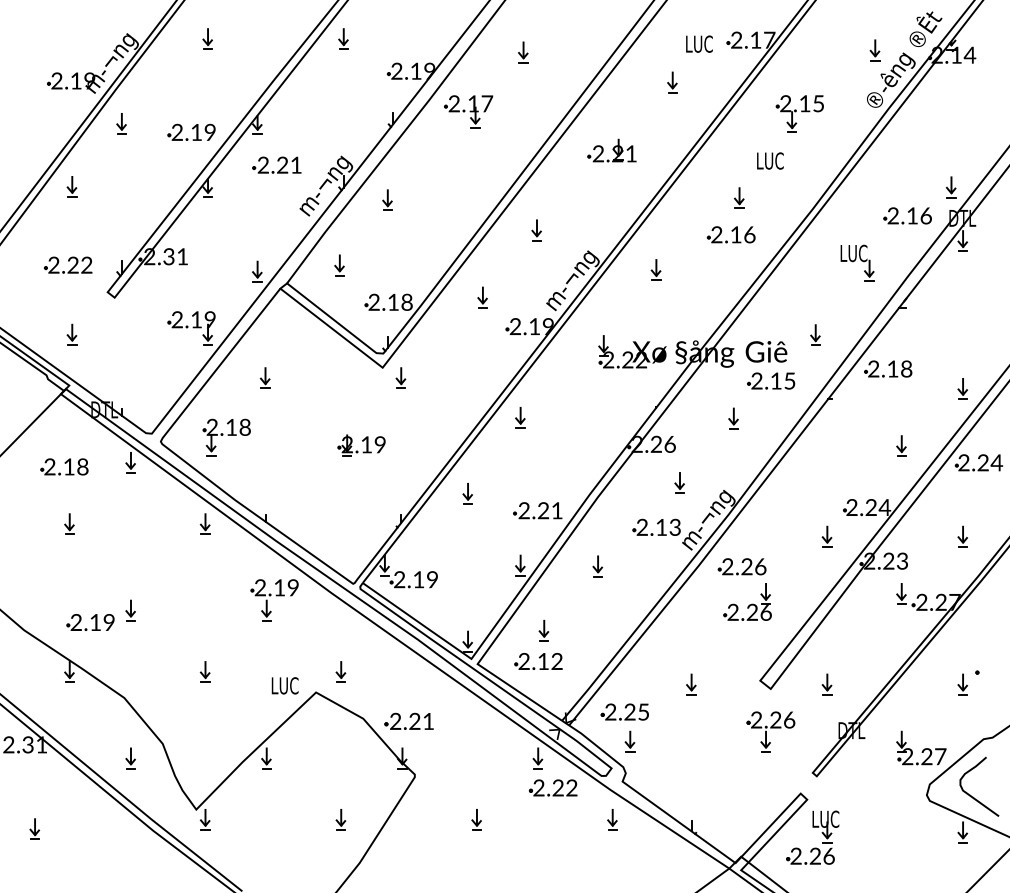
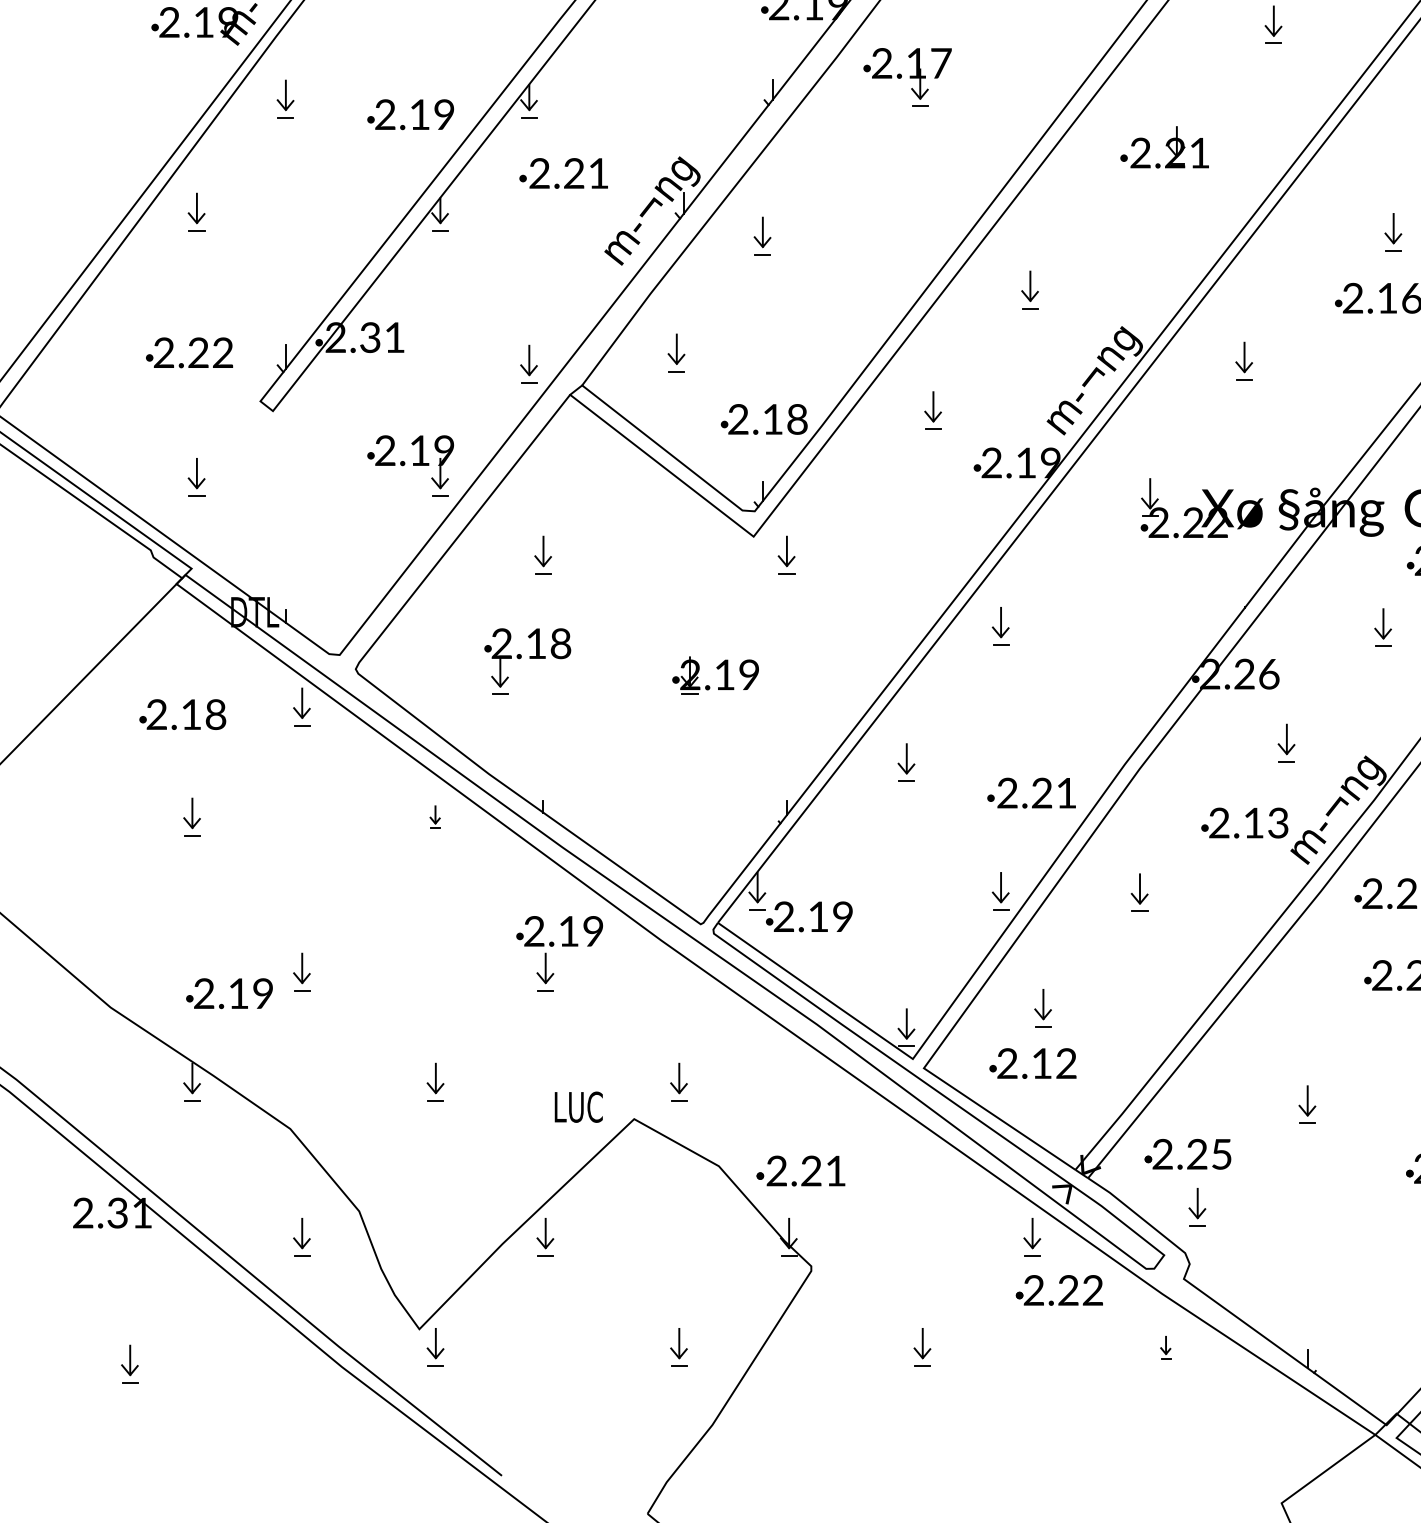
part: (226, 437) -> (527, 661), moved
part: (204, 523) -> (434, 816), size x0.6
part: (612, 819) -> (1165, 1346), size x0.6

